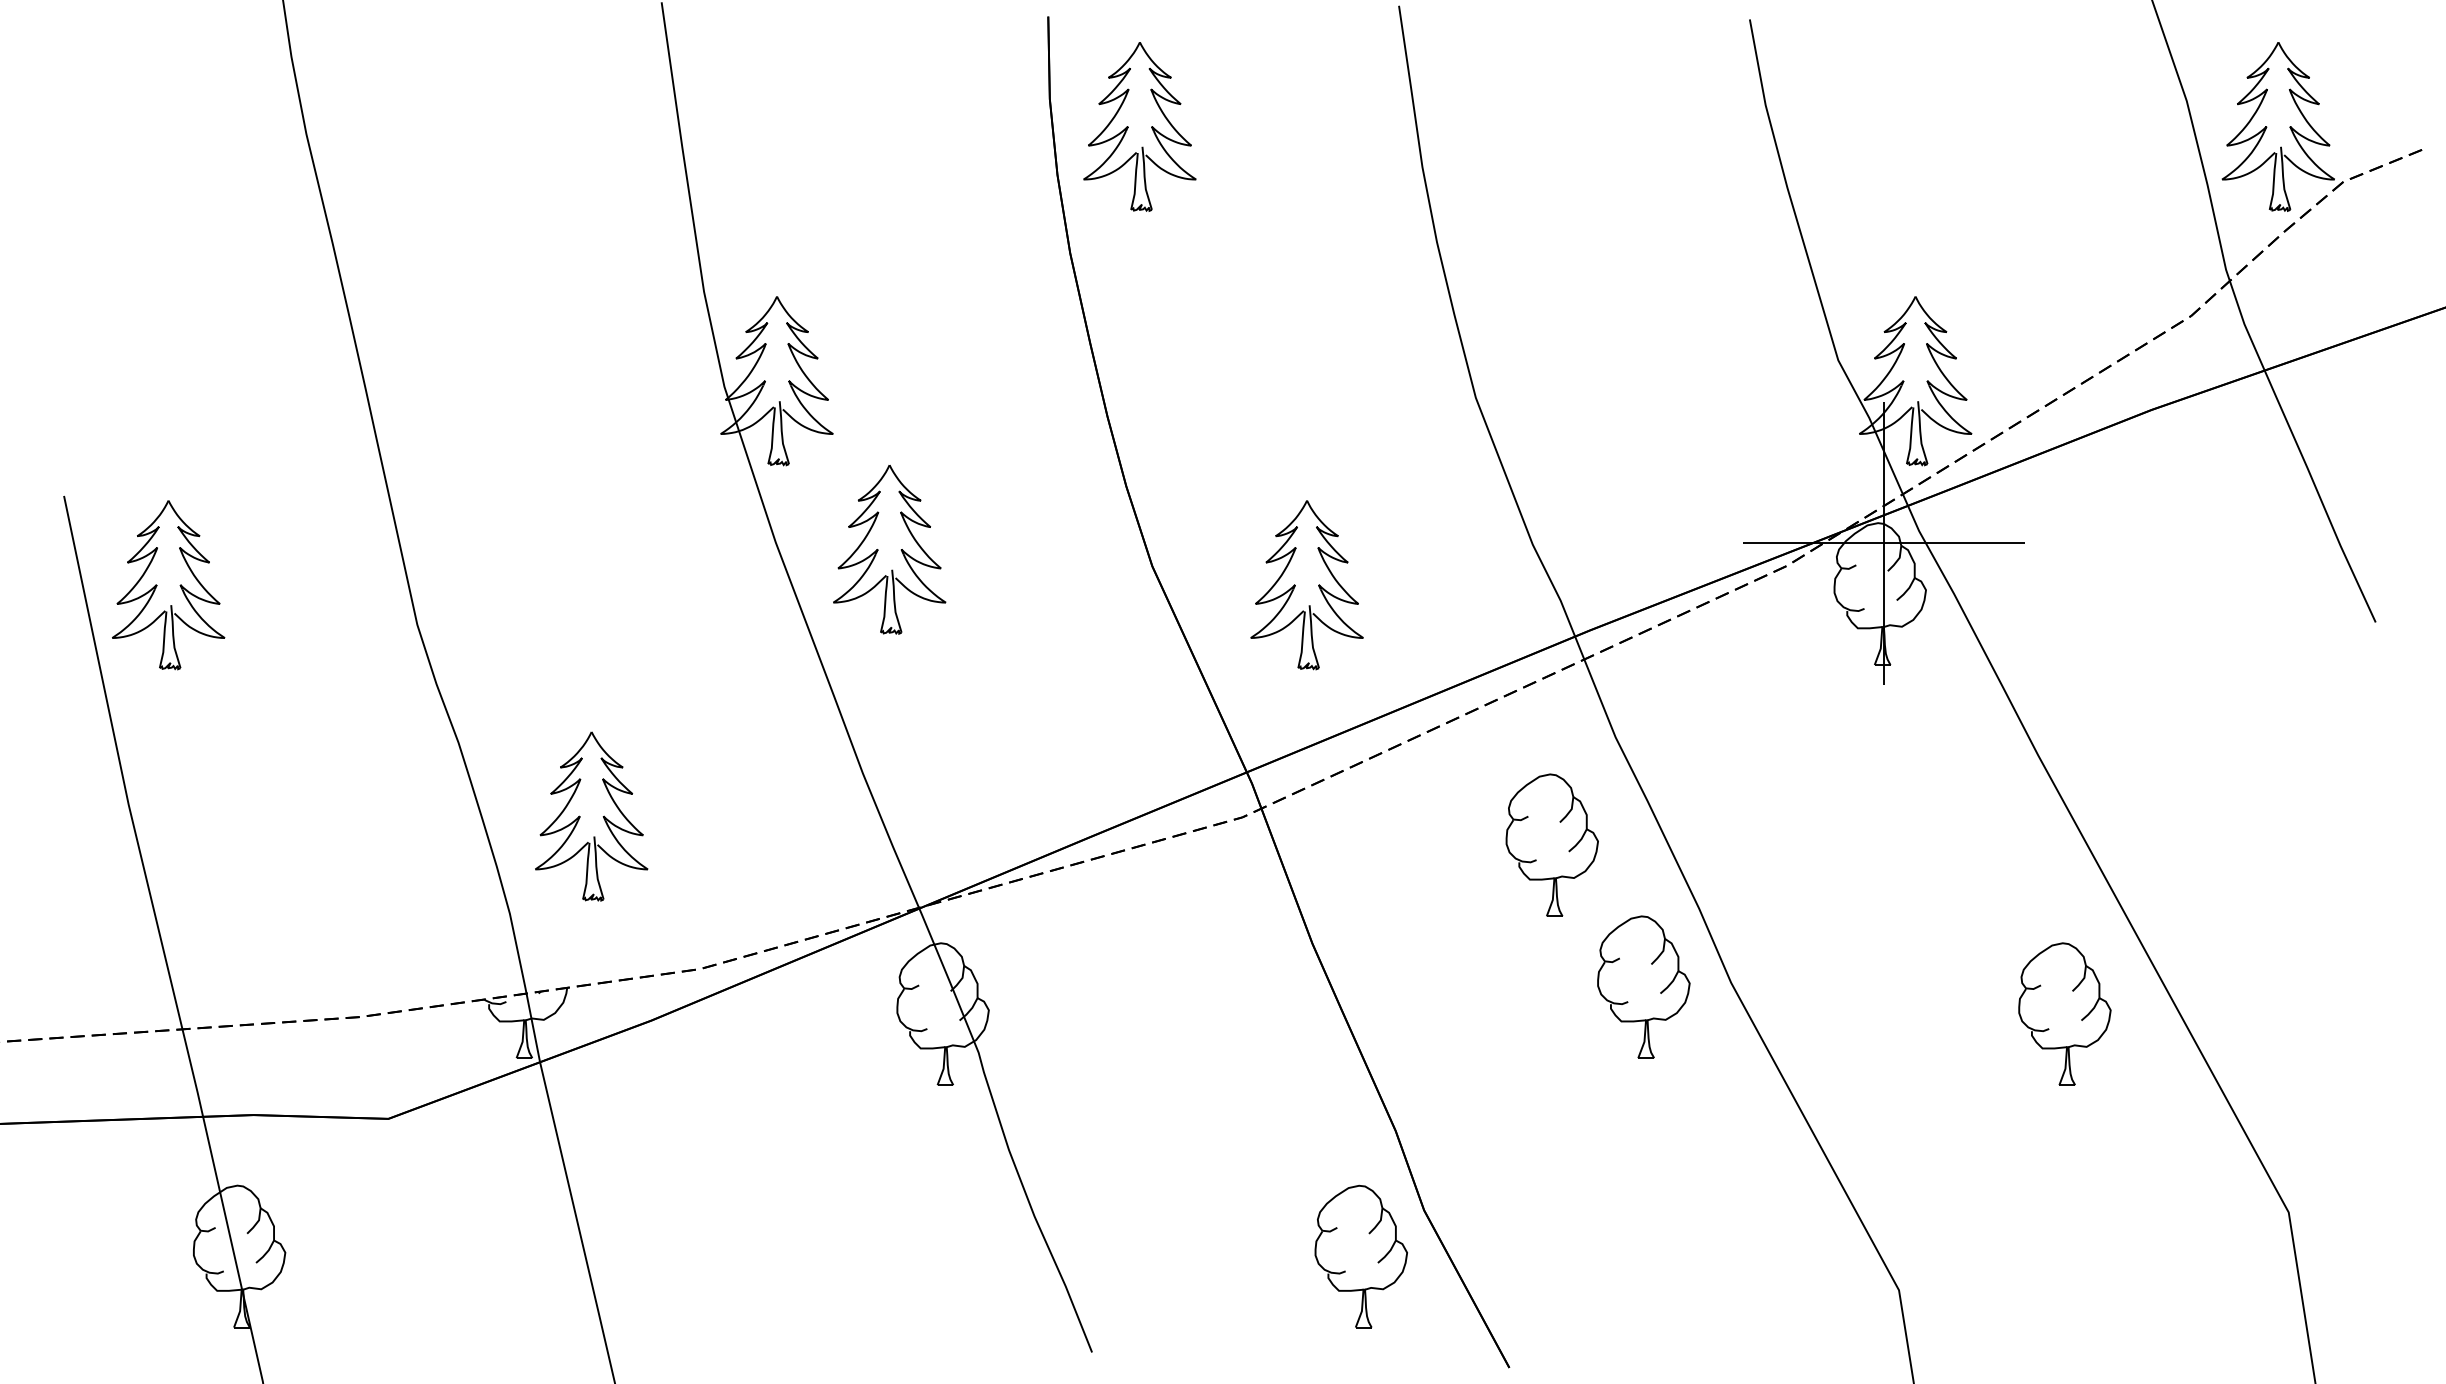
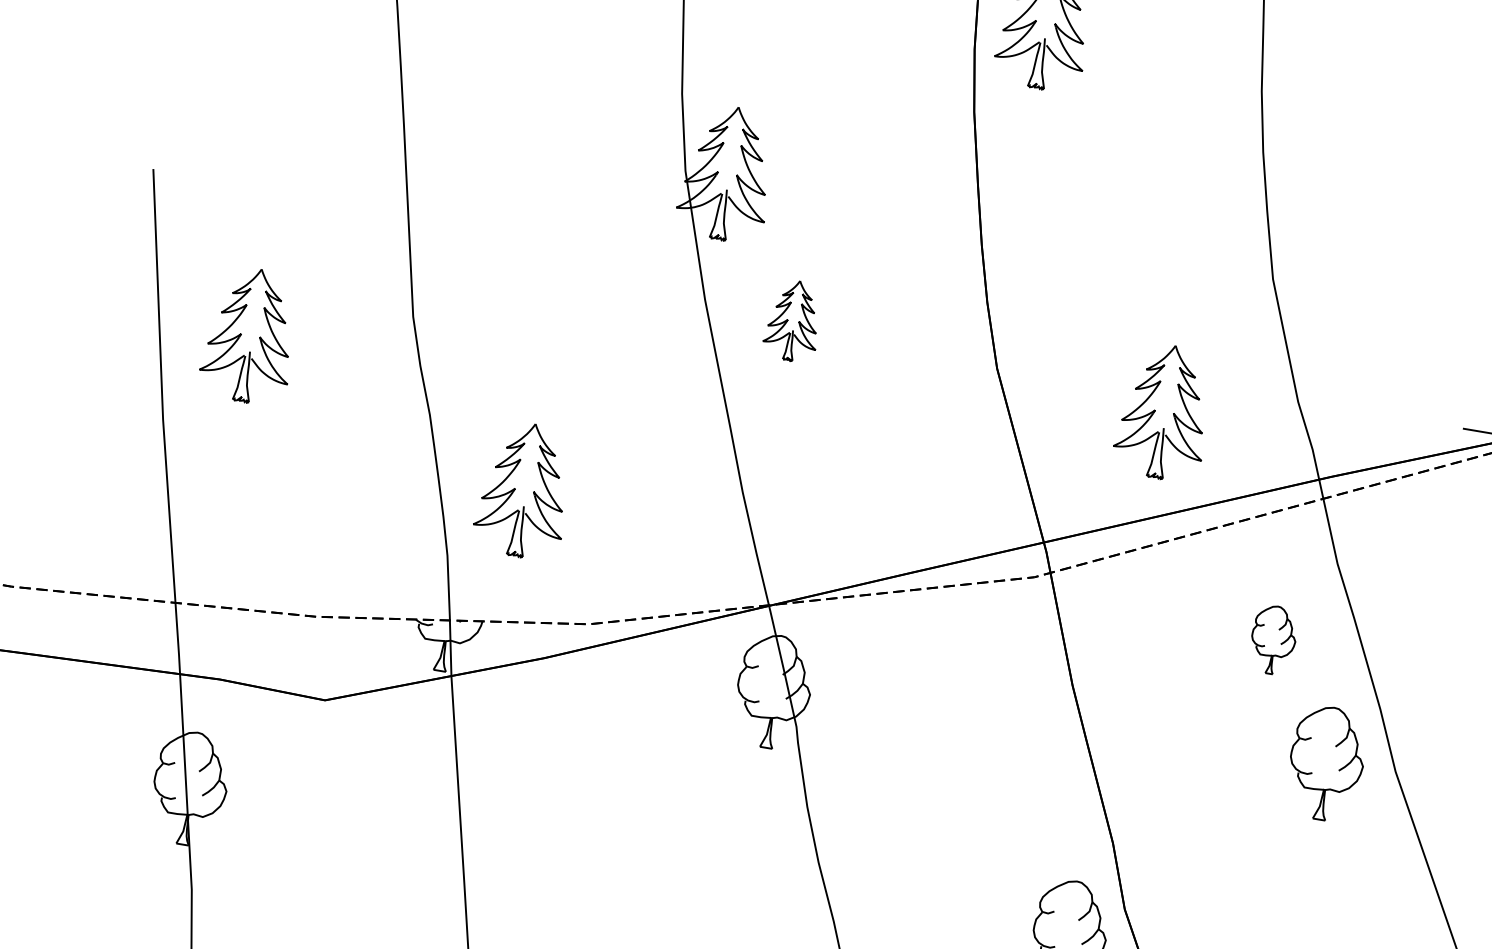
part: (889, 549) -> (793, 320), size x0.6
part: (157, 585) -> (241, 334), moved
part: (1306, 585) -> (1164, 412), moved
part: (1551, 844) -> (1273, 639), size x0.6

